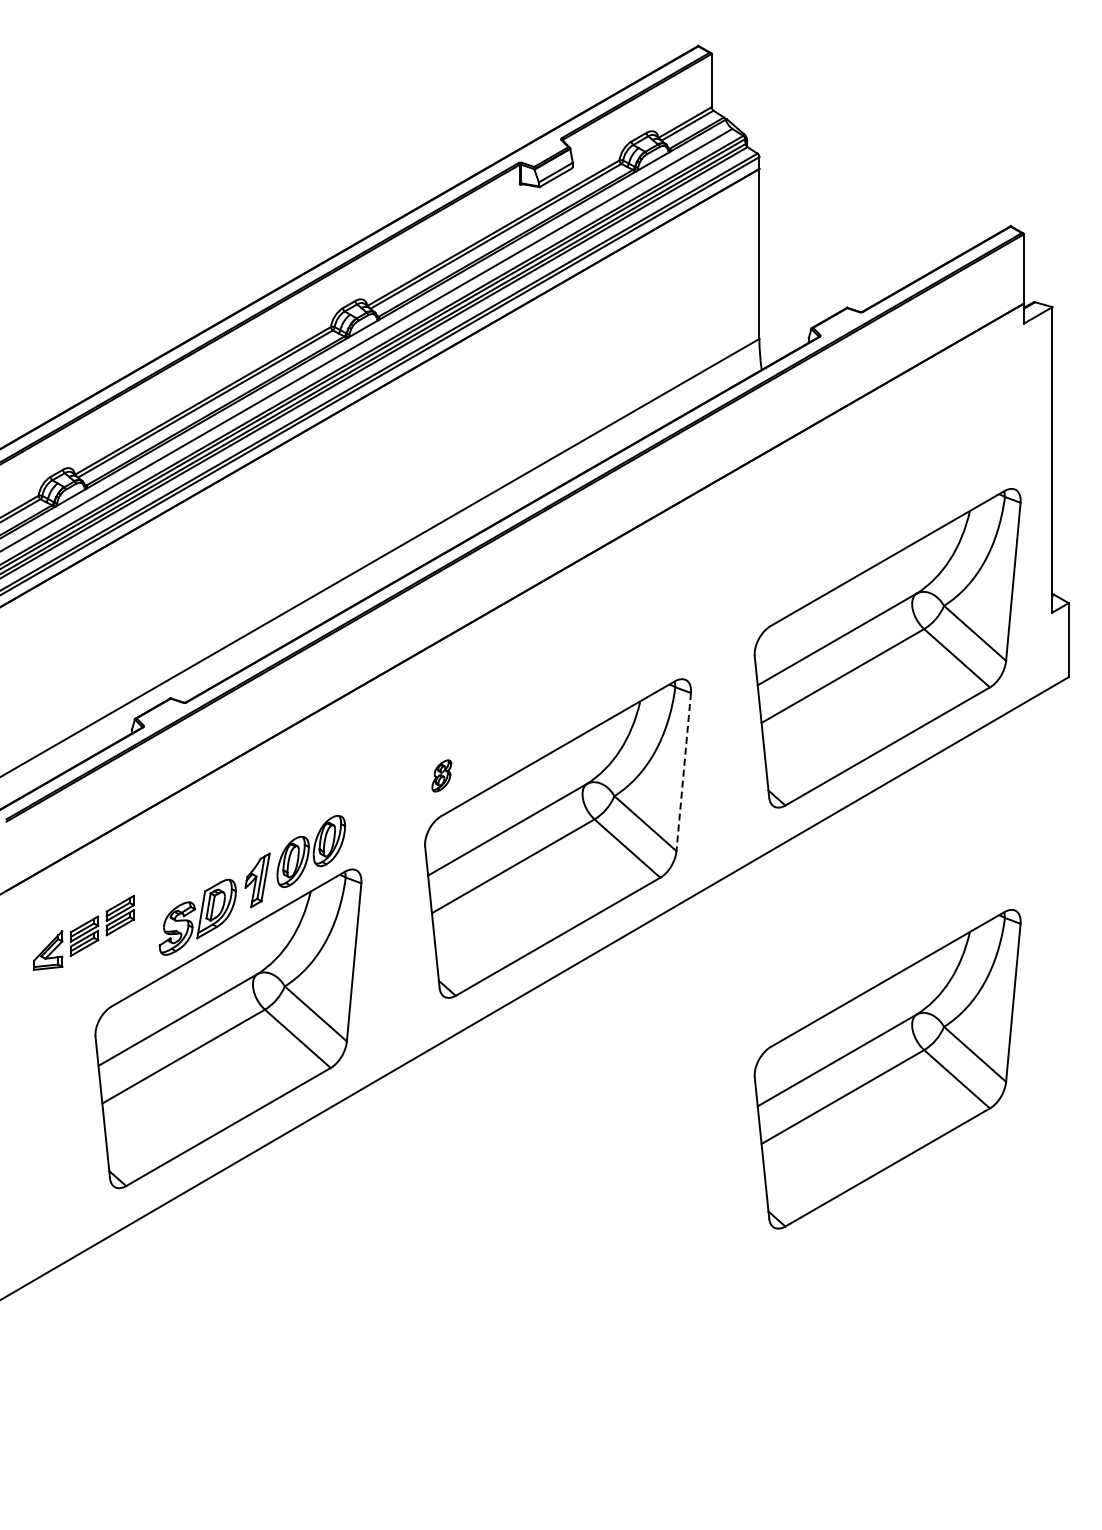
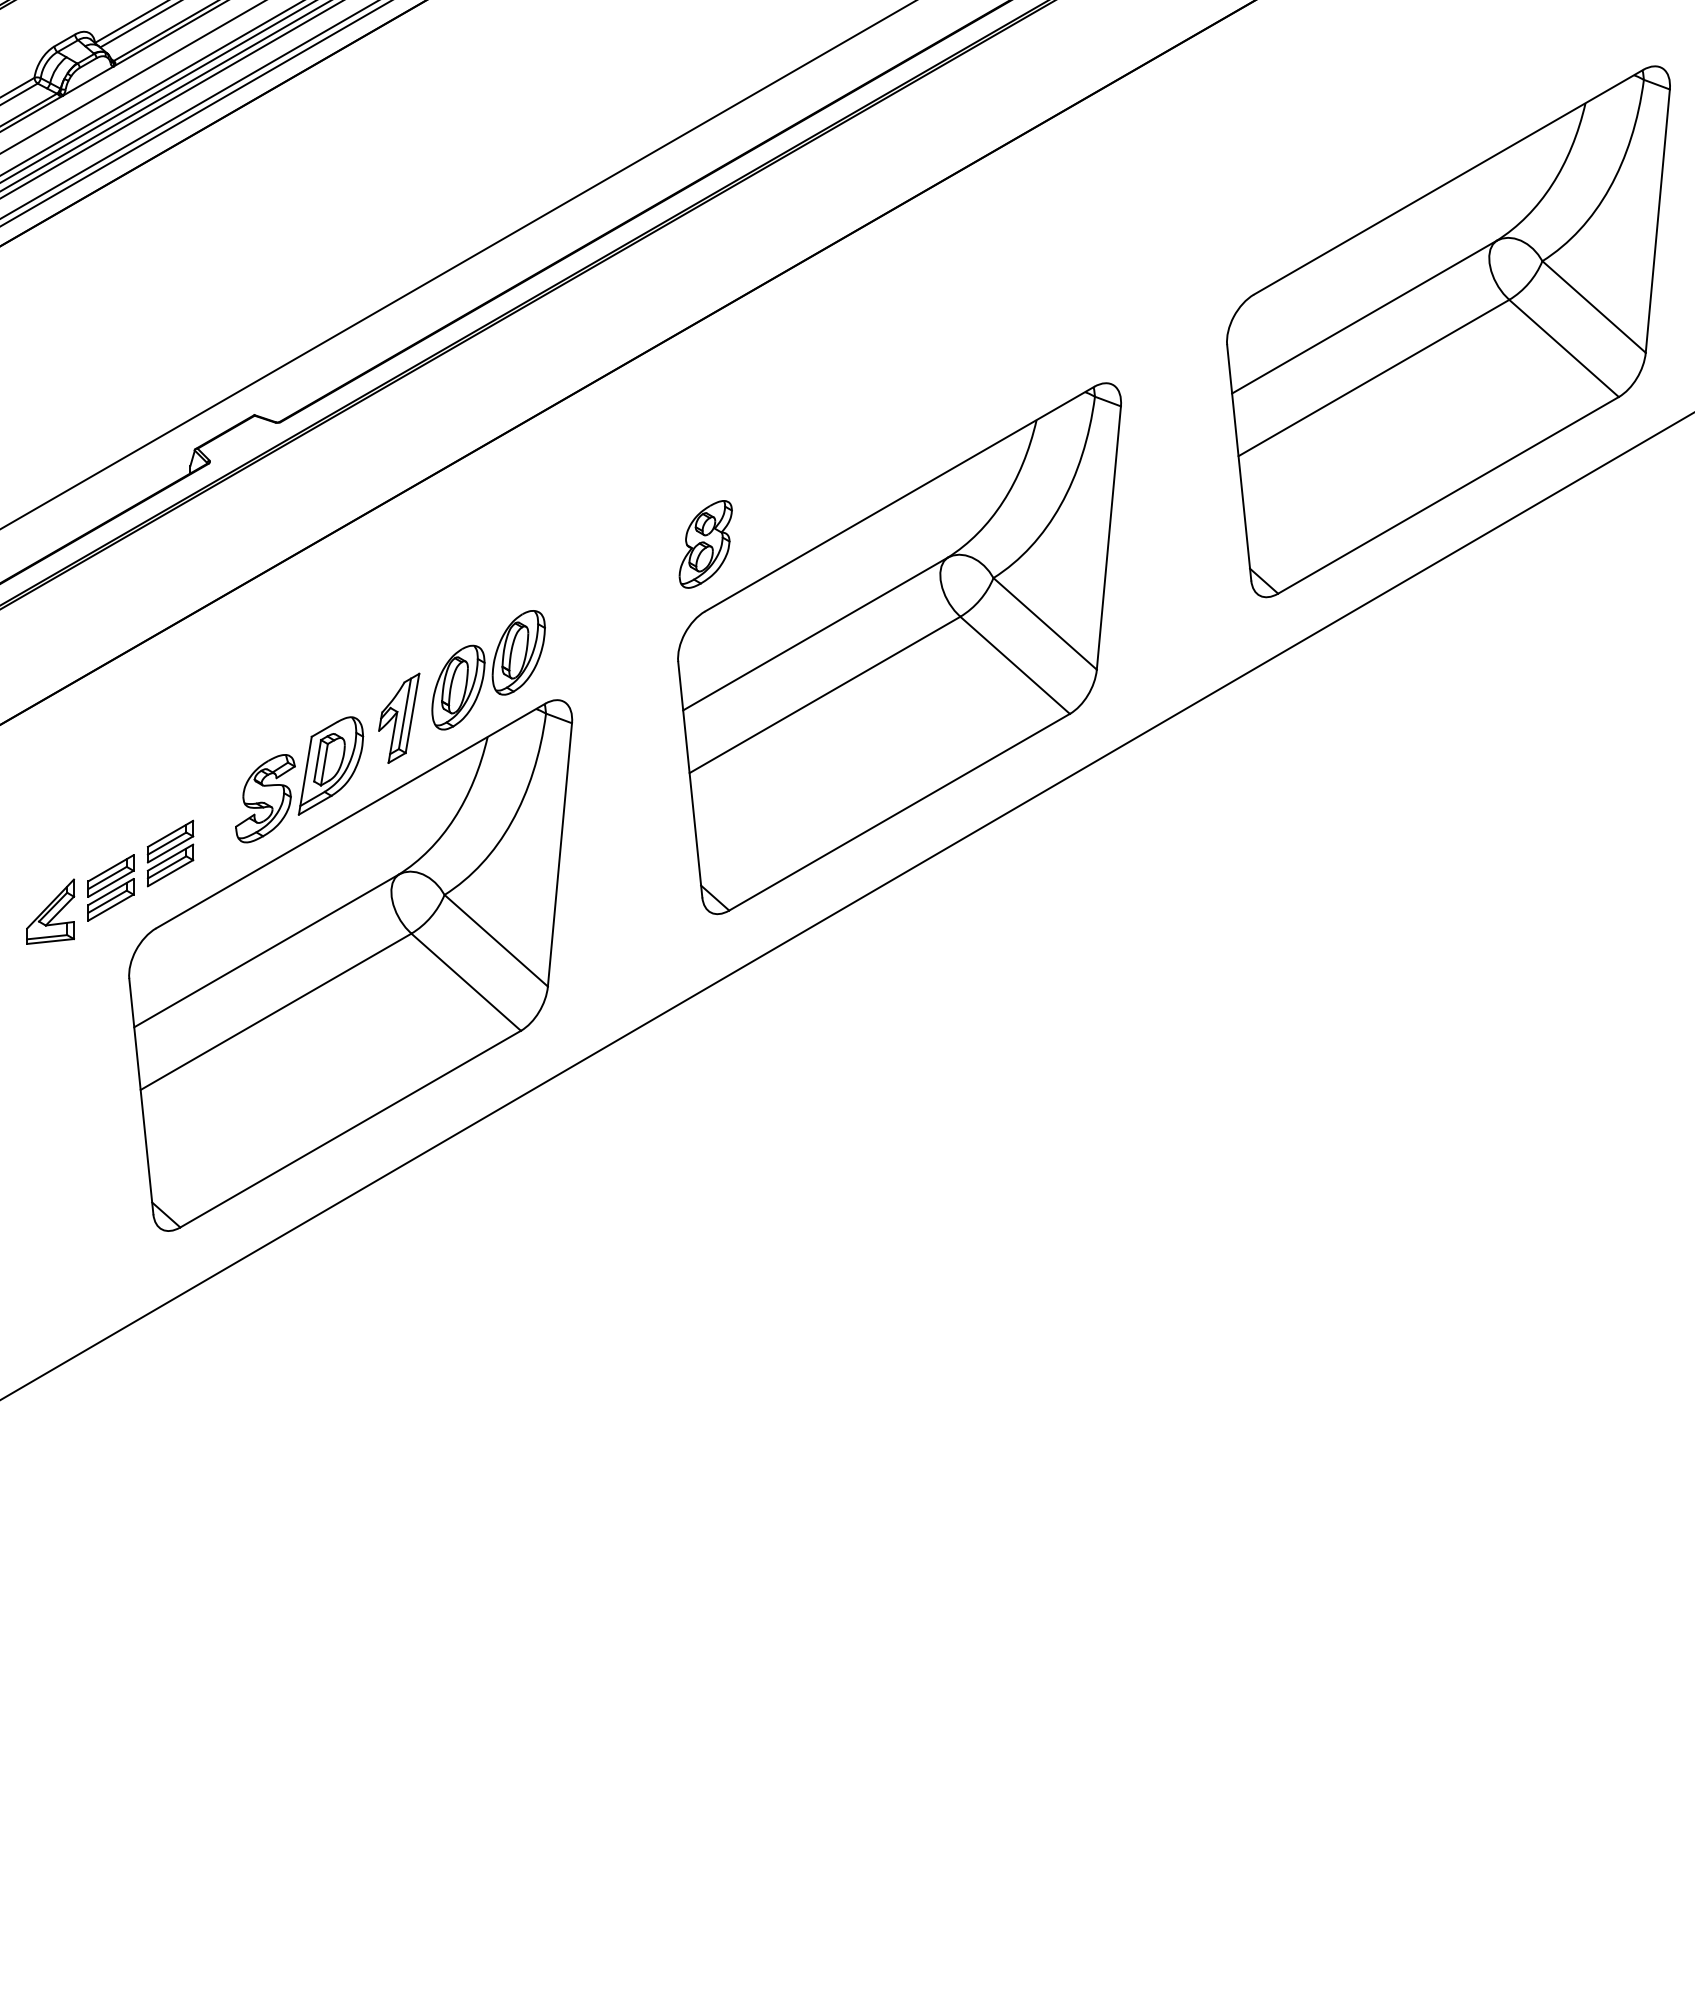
line: (683, 772) -> (1108, 538), dashed -> solid
part: (441, 775) -> (705, 543), size x1.67
part: (83, 932) -> (109, 881), moved
part: (887, 1069) -> (1448, 1033), removed

